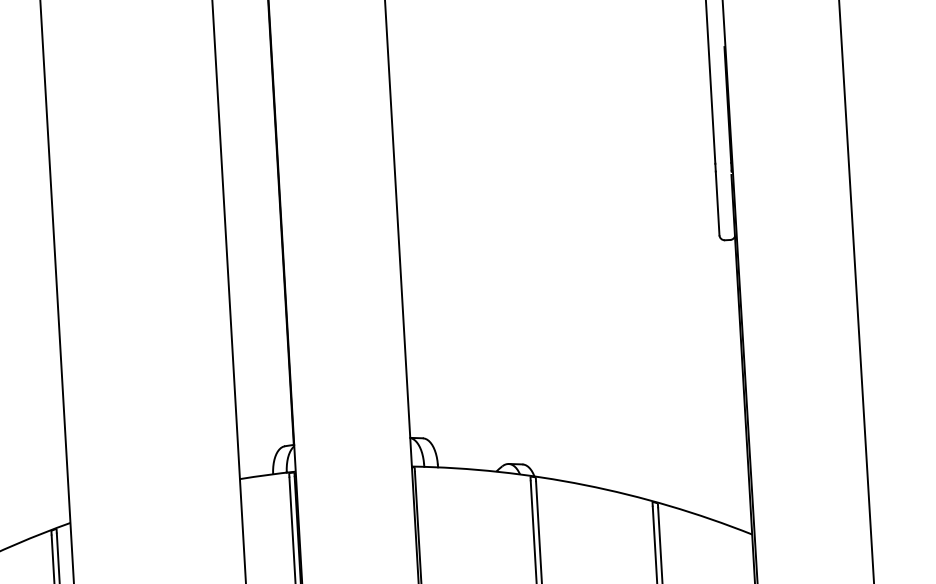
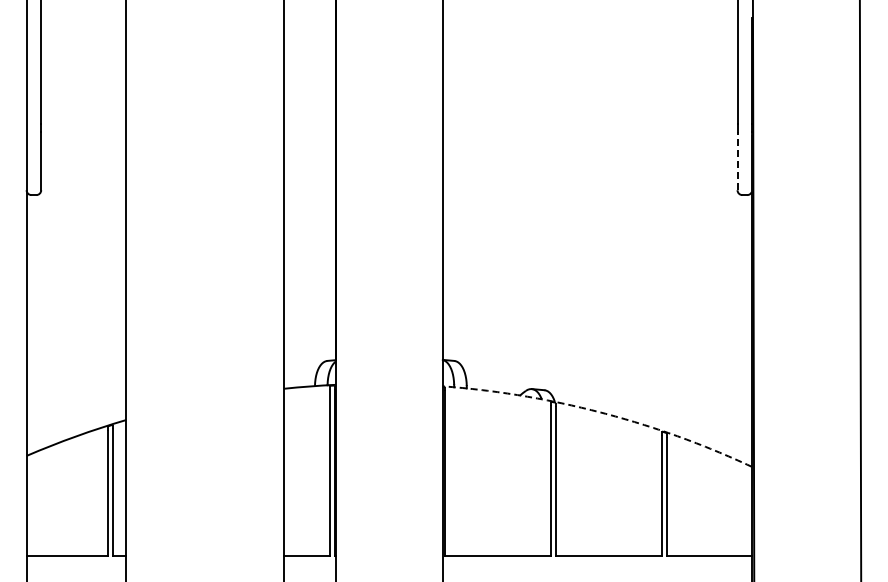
line: (717, 203) -> (737, 160), solid -> dashed
arc: (584, 485) -> (600, 412), solid -> dashed

